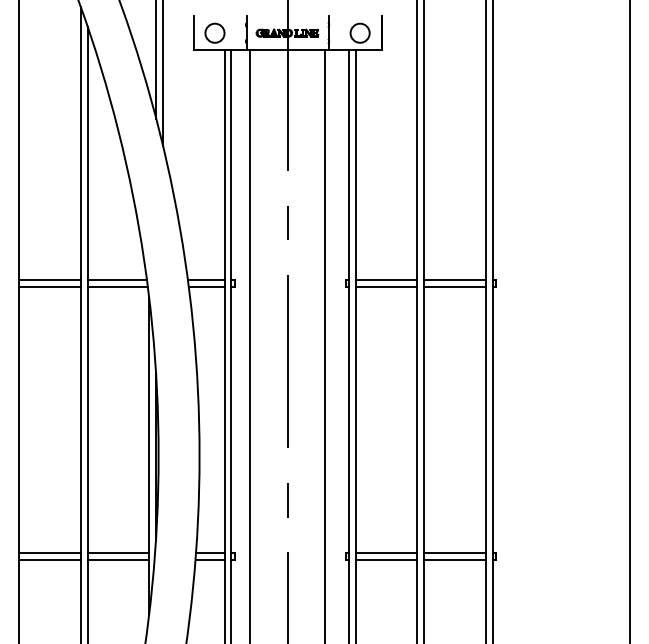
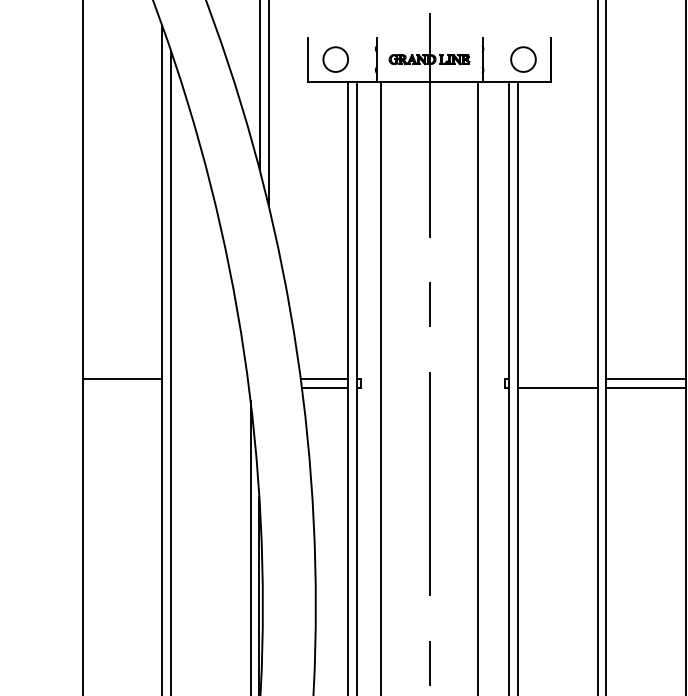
line: (117, 280) -> (209, 379), removed
line: (386, 280) -> (557, 379), removed
line: (49, 287) -> (121, 388), removed
line: (117, 287) -> (209, 388), removed

